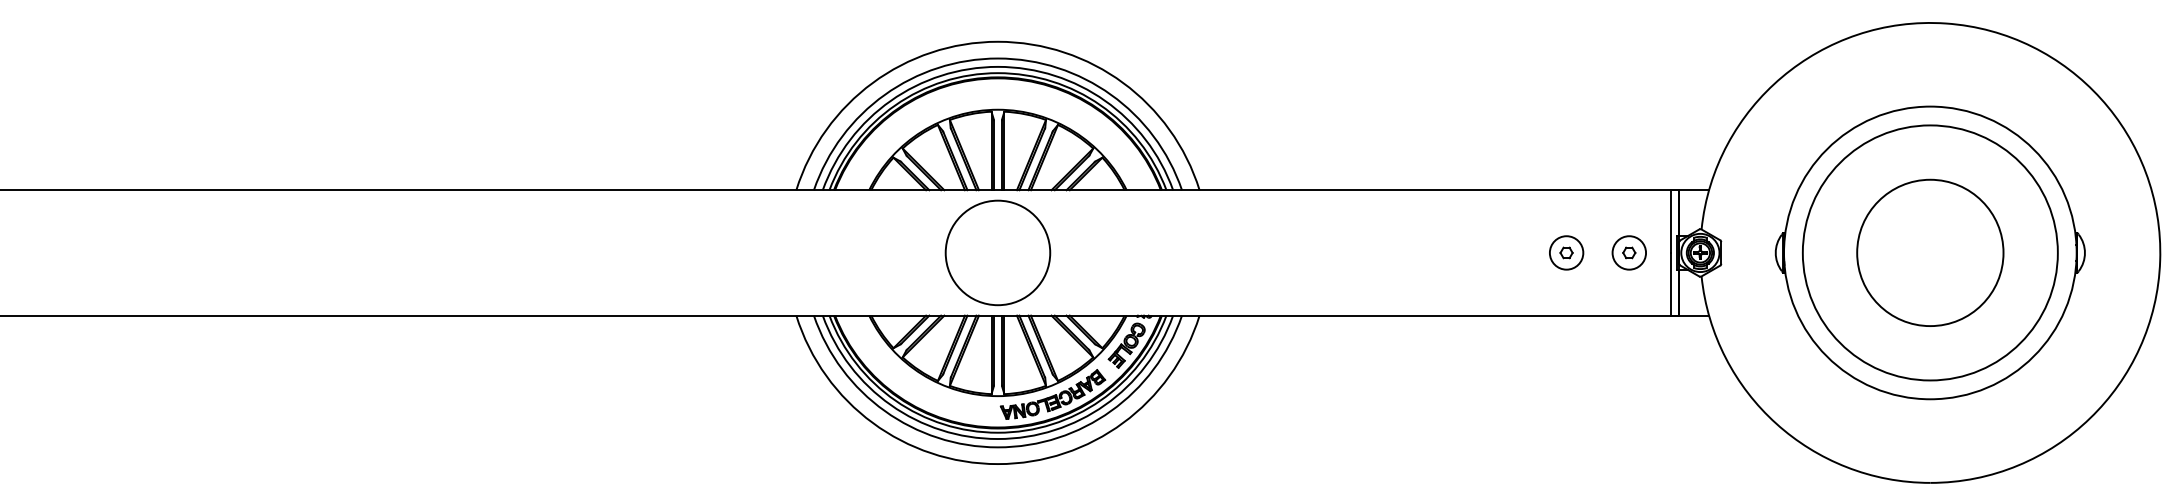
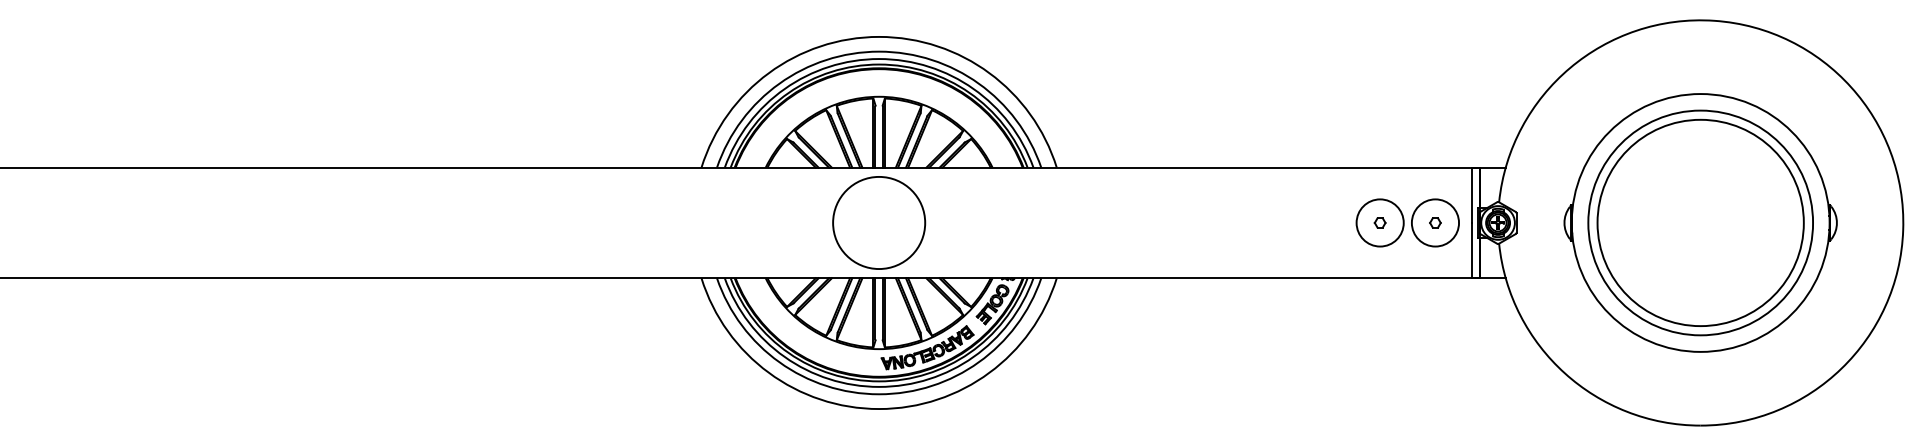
circle: (1565, 252) -> (1379, 222), size x1.6
circle: (1629, 252) -> (1435, 222), size x1.6
circle: (1930, 252) -> (1700, 222), size x1.6

